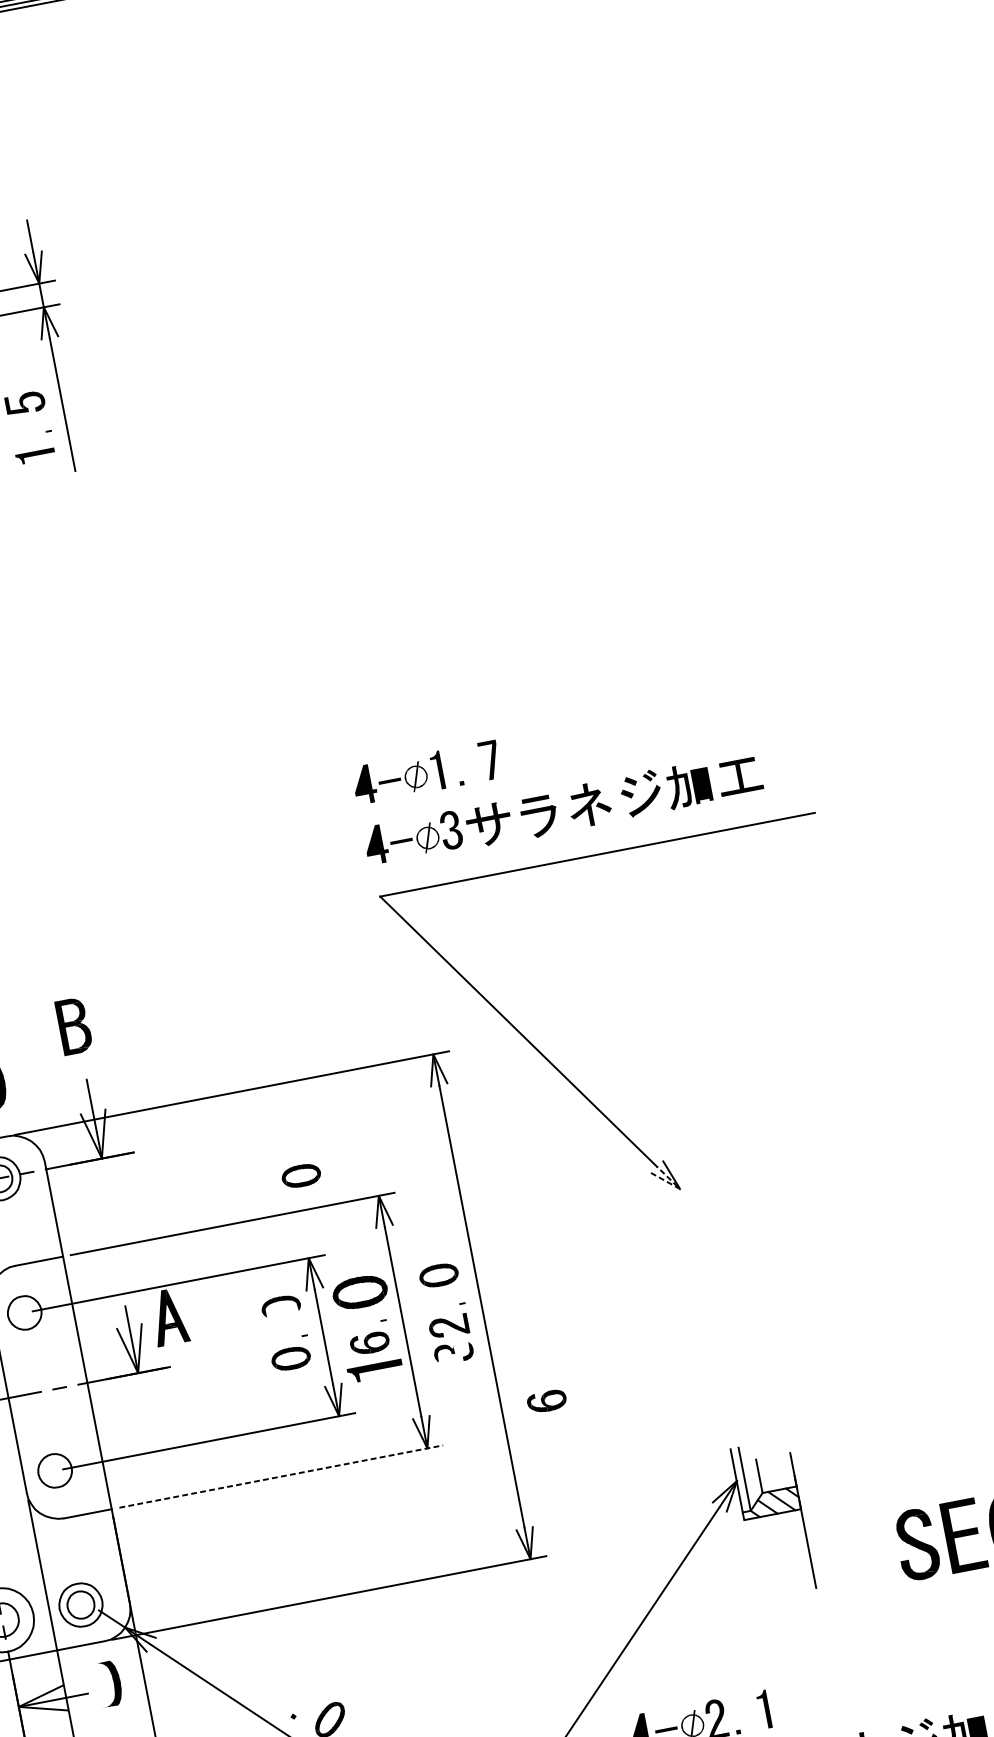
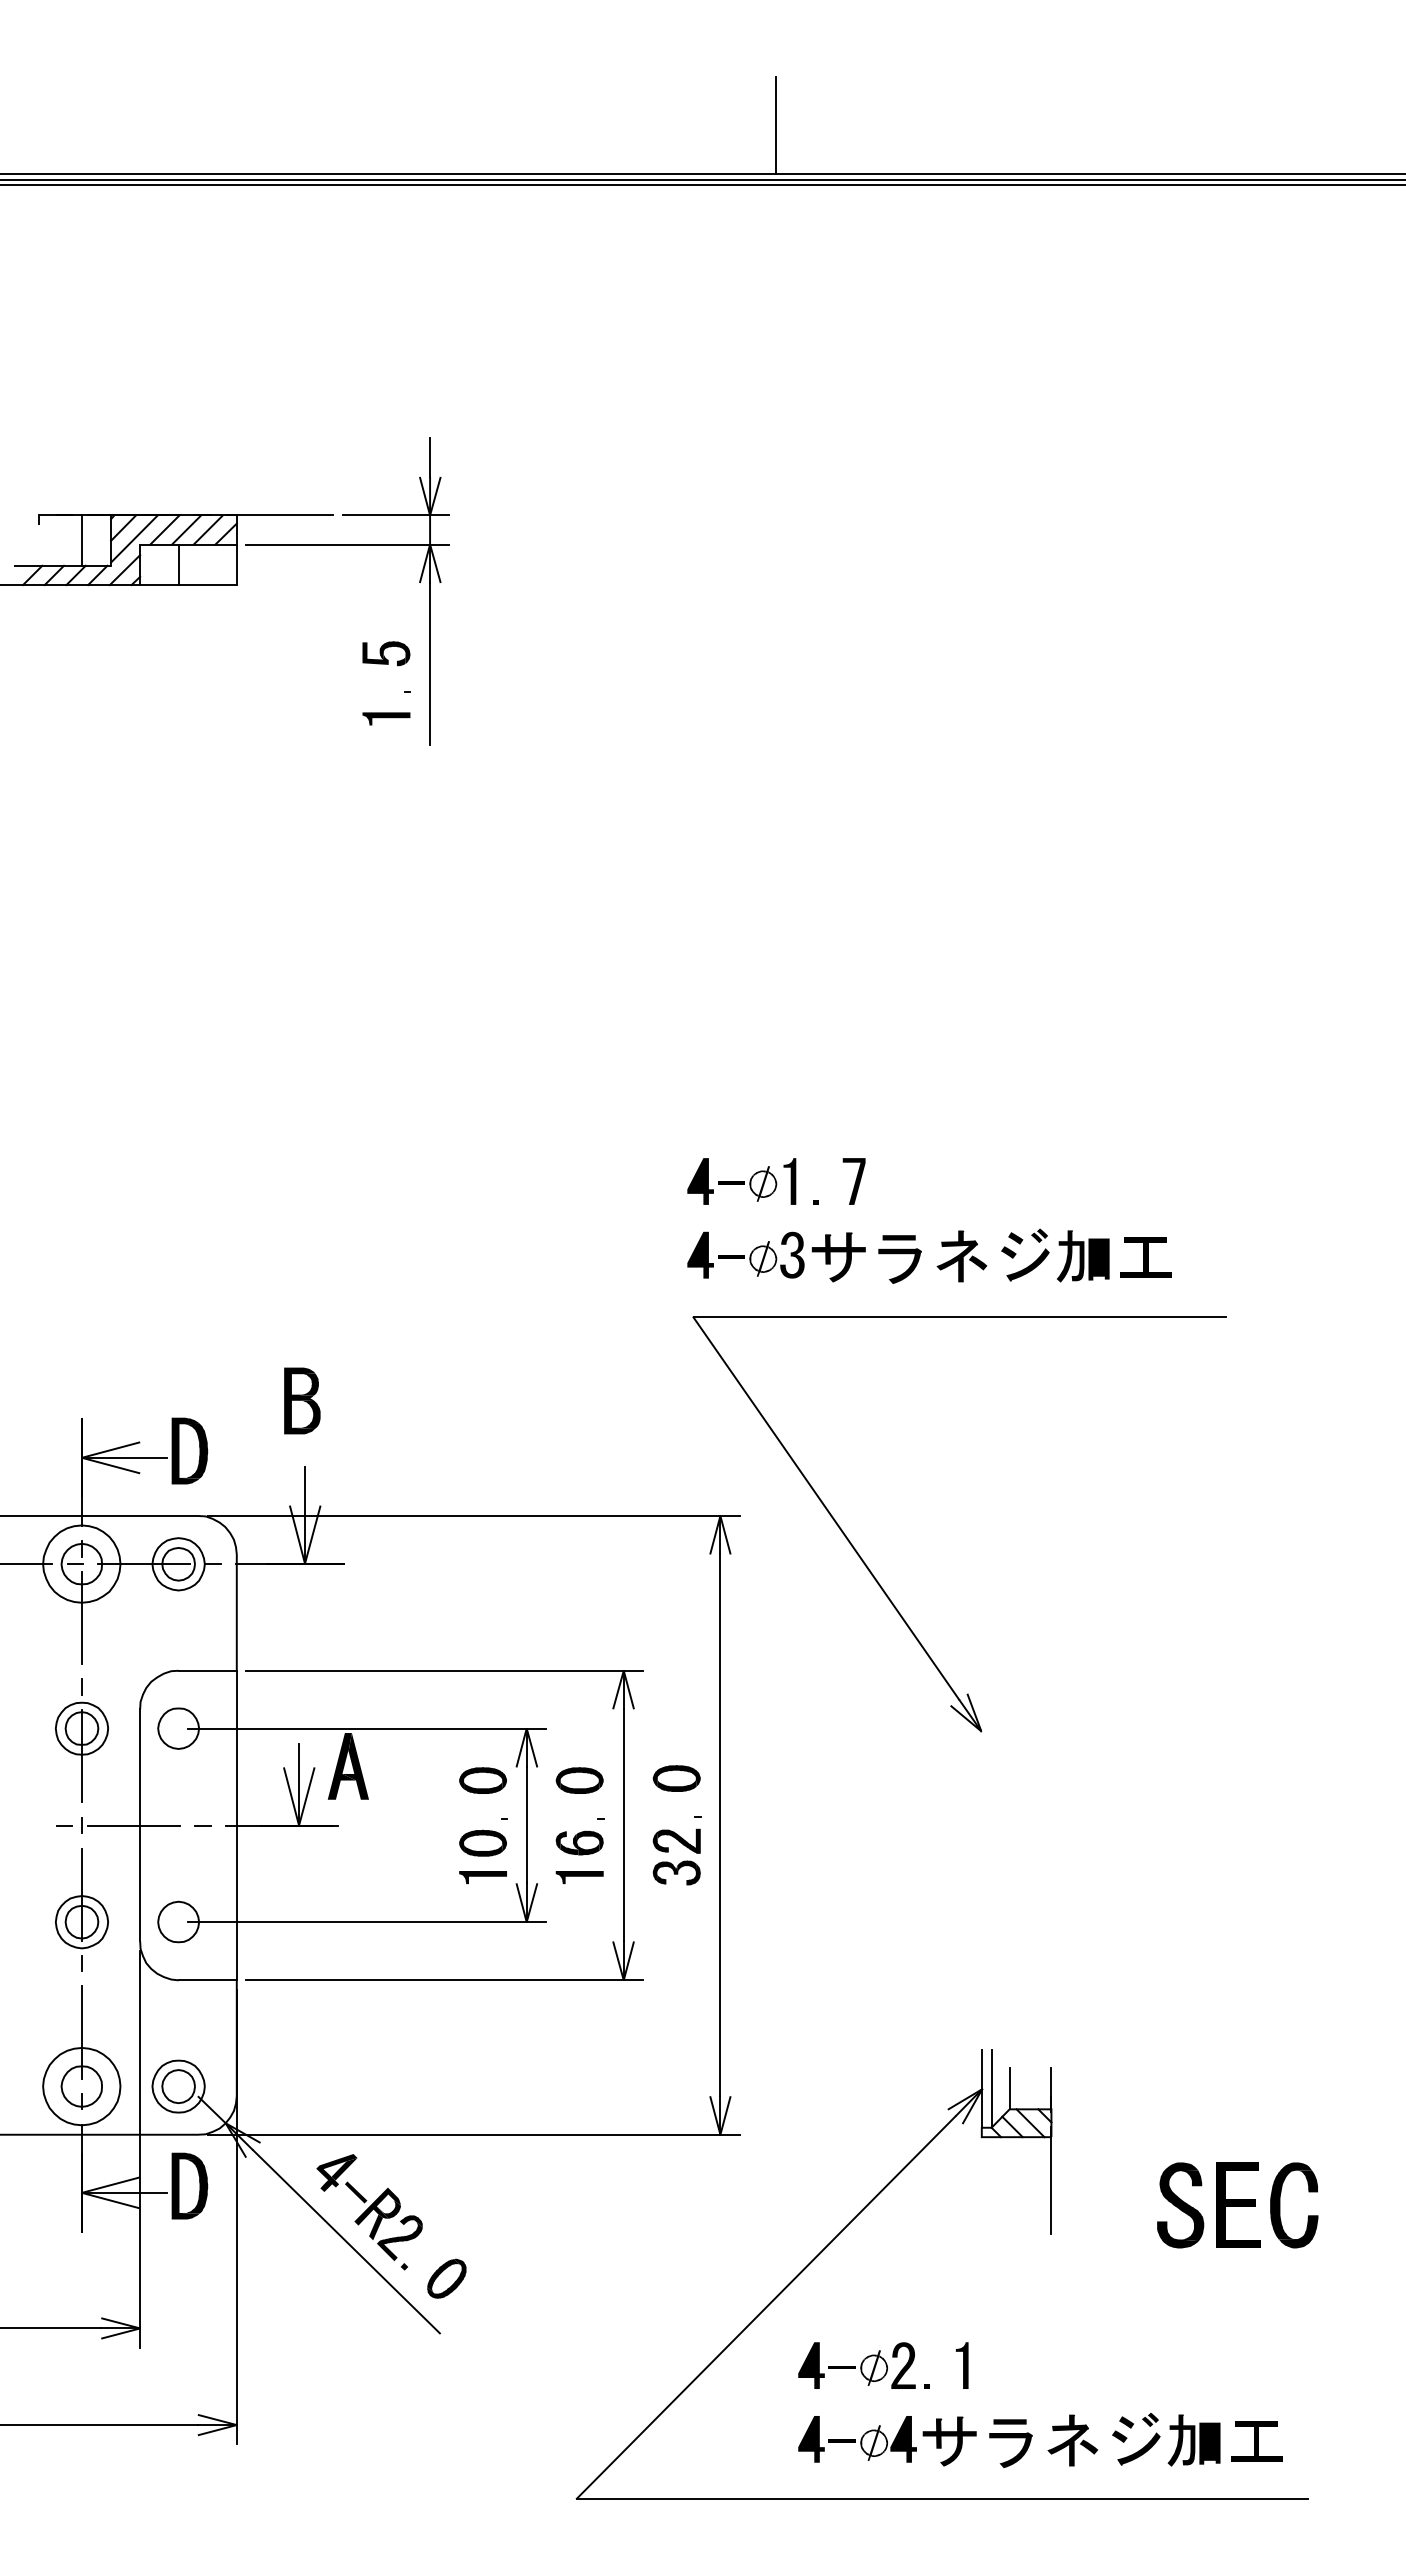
part: (301, 1175) -> (536, 1629), removed
line: (680, 1189) -> (981, 1731), dashed -> solid
part: (359, 1292) -> (579, 1780), size x0.71
fill: (282, 1313) -> (483, 1787), added
fill: (460, 1346) -> (686, 1867), added
fill: (442, 1359) -> (661, 1878), added
part: (375, 1371) -> (579, 1877), size x0.71
fill: (296, 1386) -> (483, 1877), added
part: (546, 1401) -> (775, 1952), removed
line: (282, 1476) -> (445, 1980), dashed -> solid
part: (255, 1673) -> (369, 2207), added
fill: (102, 1684) -> (185, 2185), added

